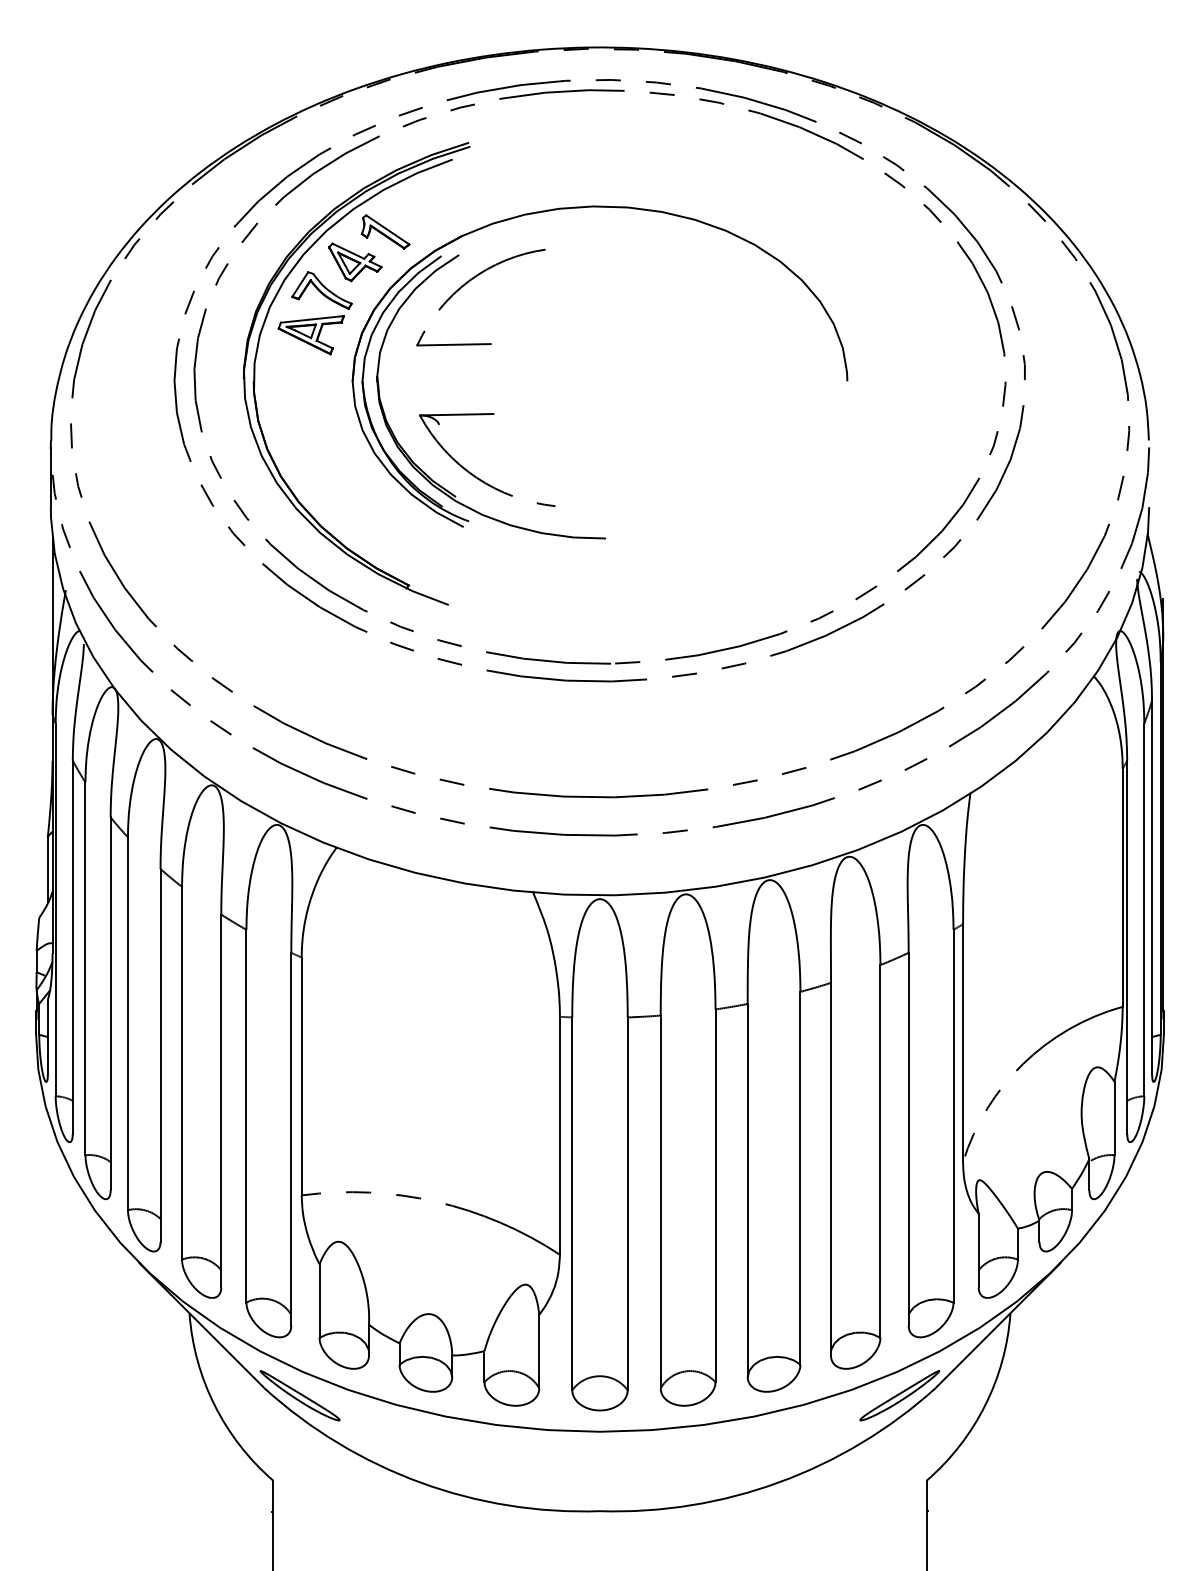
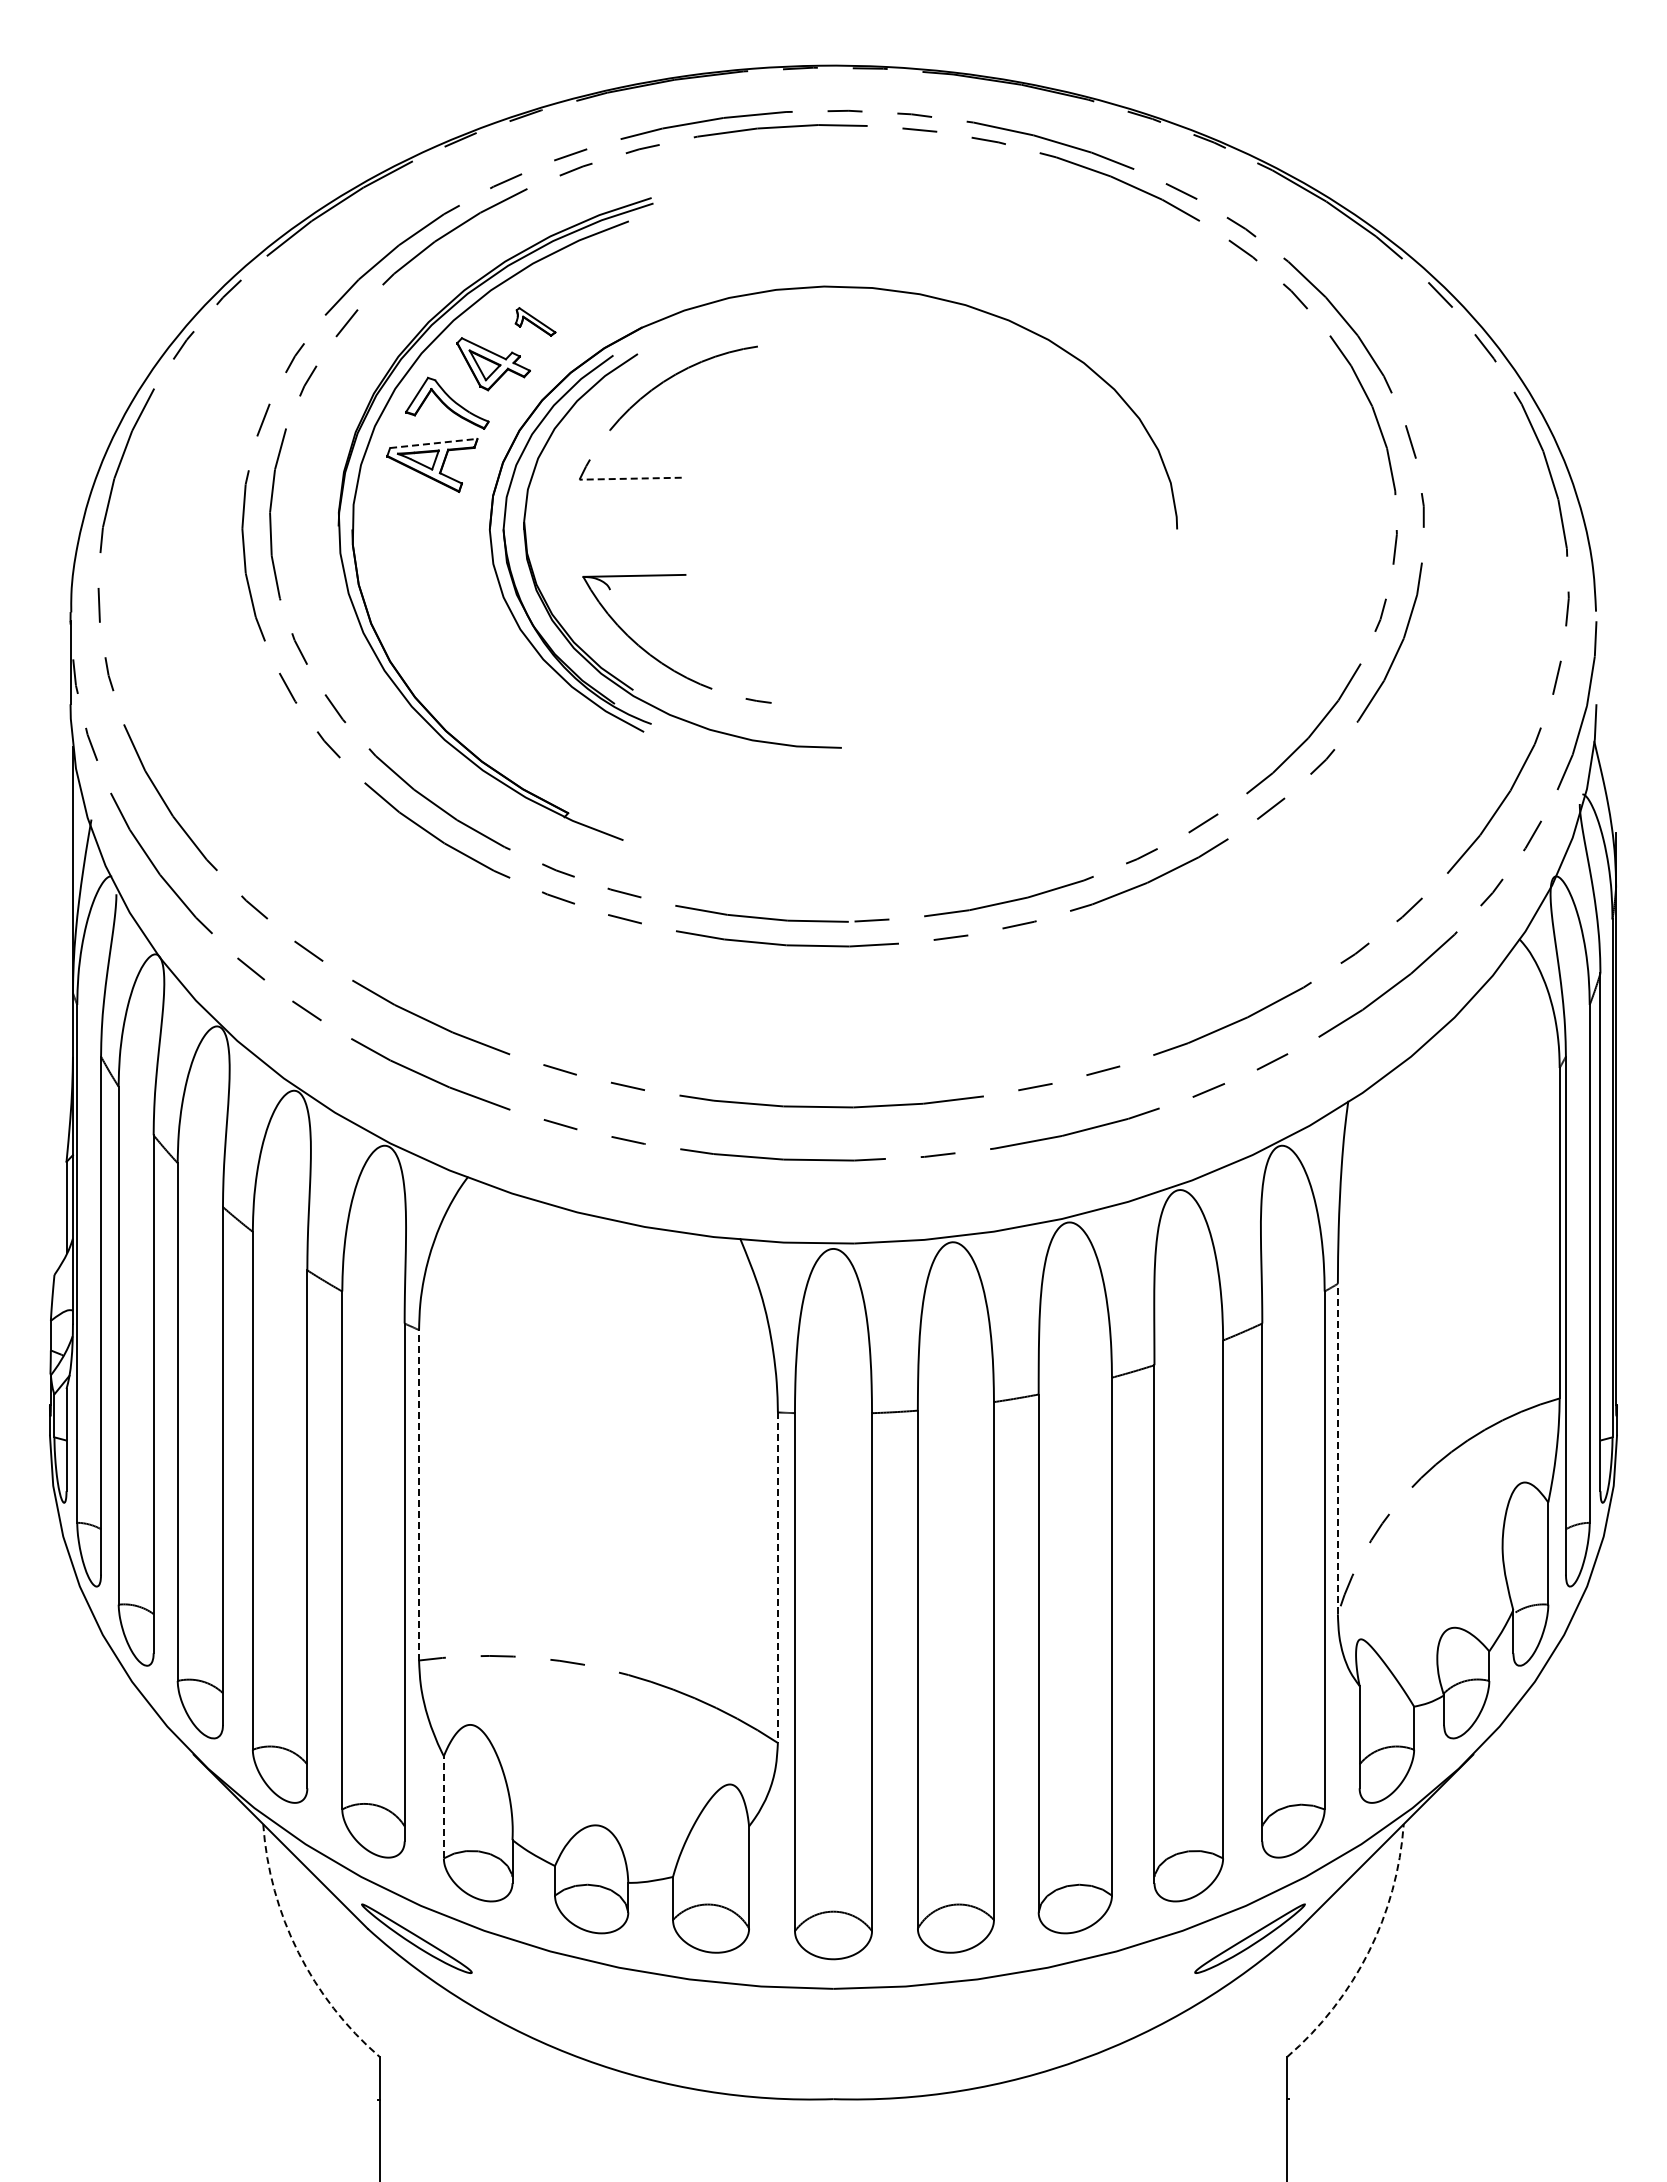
part: (385, 231) -> (535, 321), size x0.6
line: (312, 319) -> (433, 443), solid -> dashed
line: (453, 344) -> (630, 478), solid -> dashed
line: (962, 1042) -> (1337, 1448), solid -> dashed
line: (302, 1075) -> (419, 1494), solid -> dashed
line: (559, 1136) -> (777, 1578), solid -> dashed
line: (319, 1300) -> (443, 1806), solid -> dashed
arc: (214, 1405) -> (298, 1952), solid -> dashed
arc: (985, 1405) -> (1368, 1952), solid -> dashed

